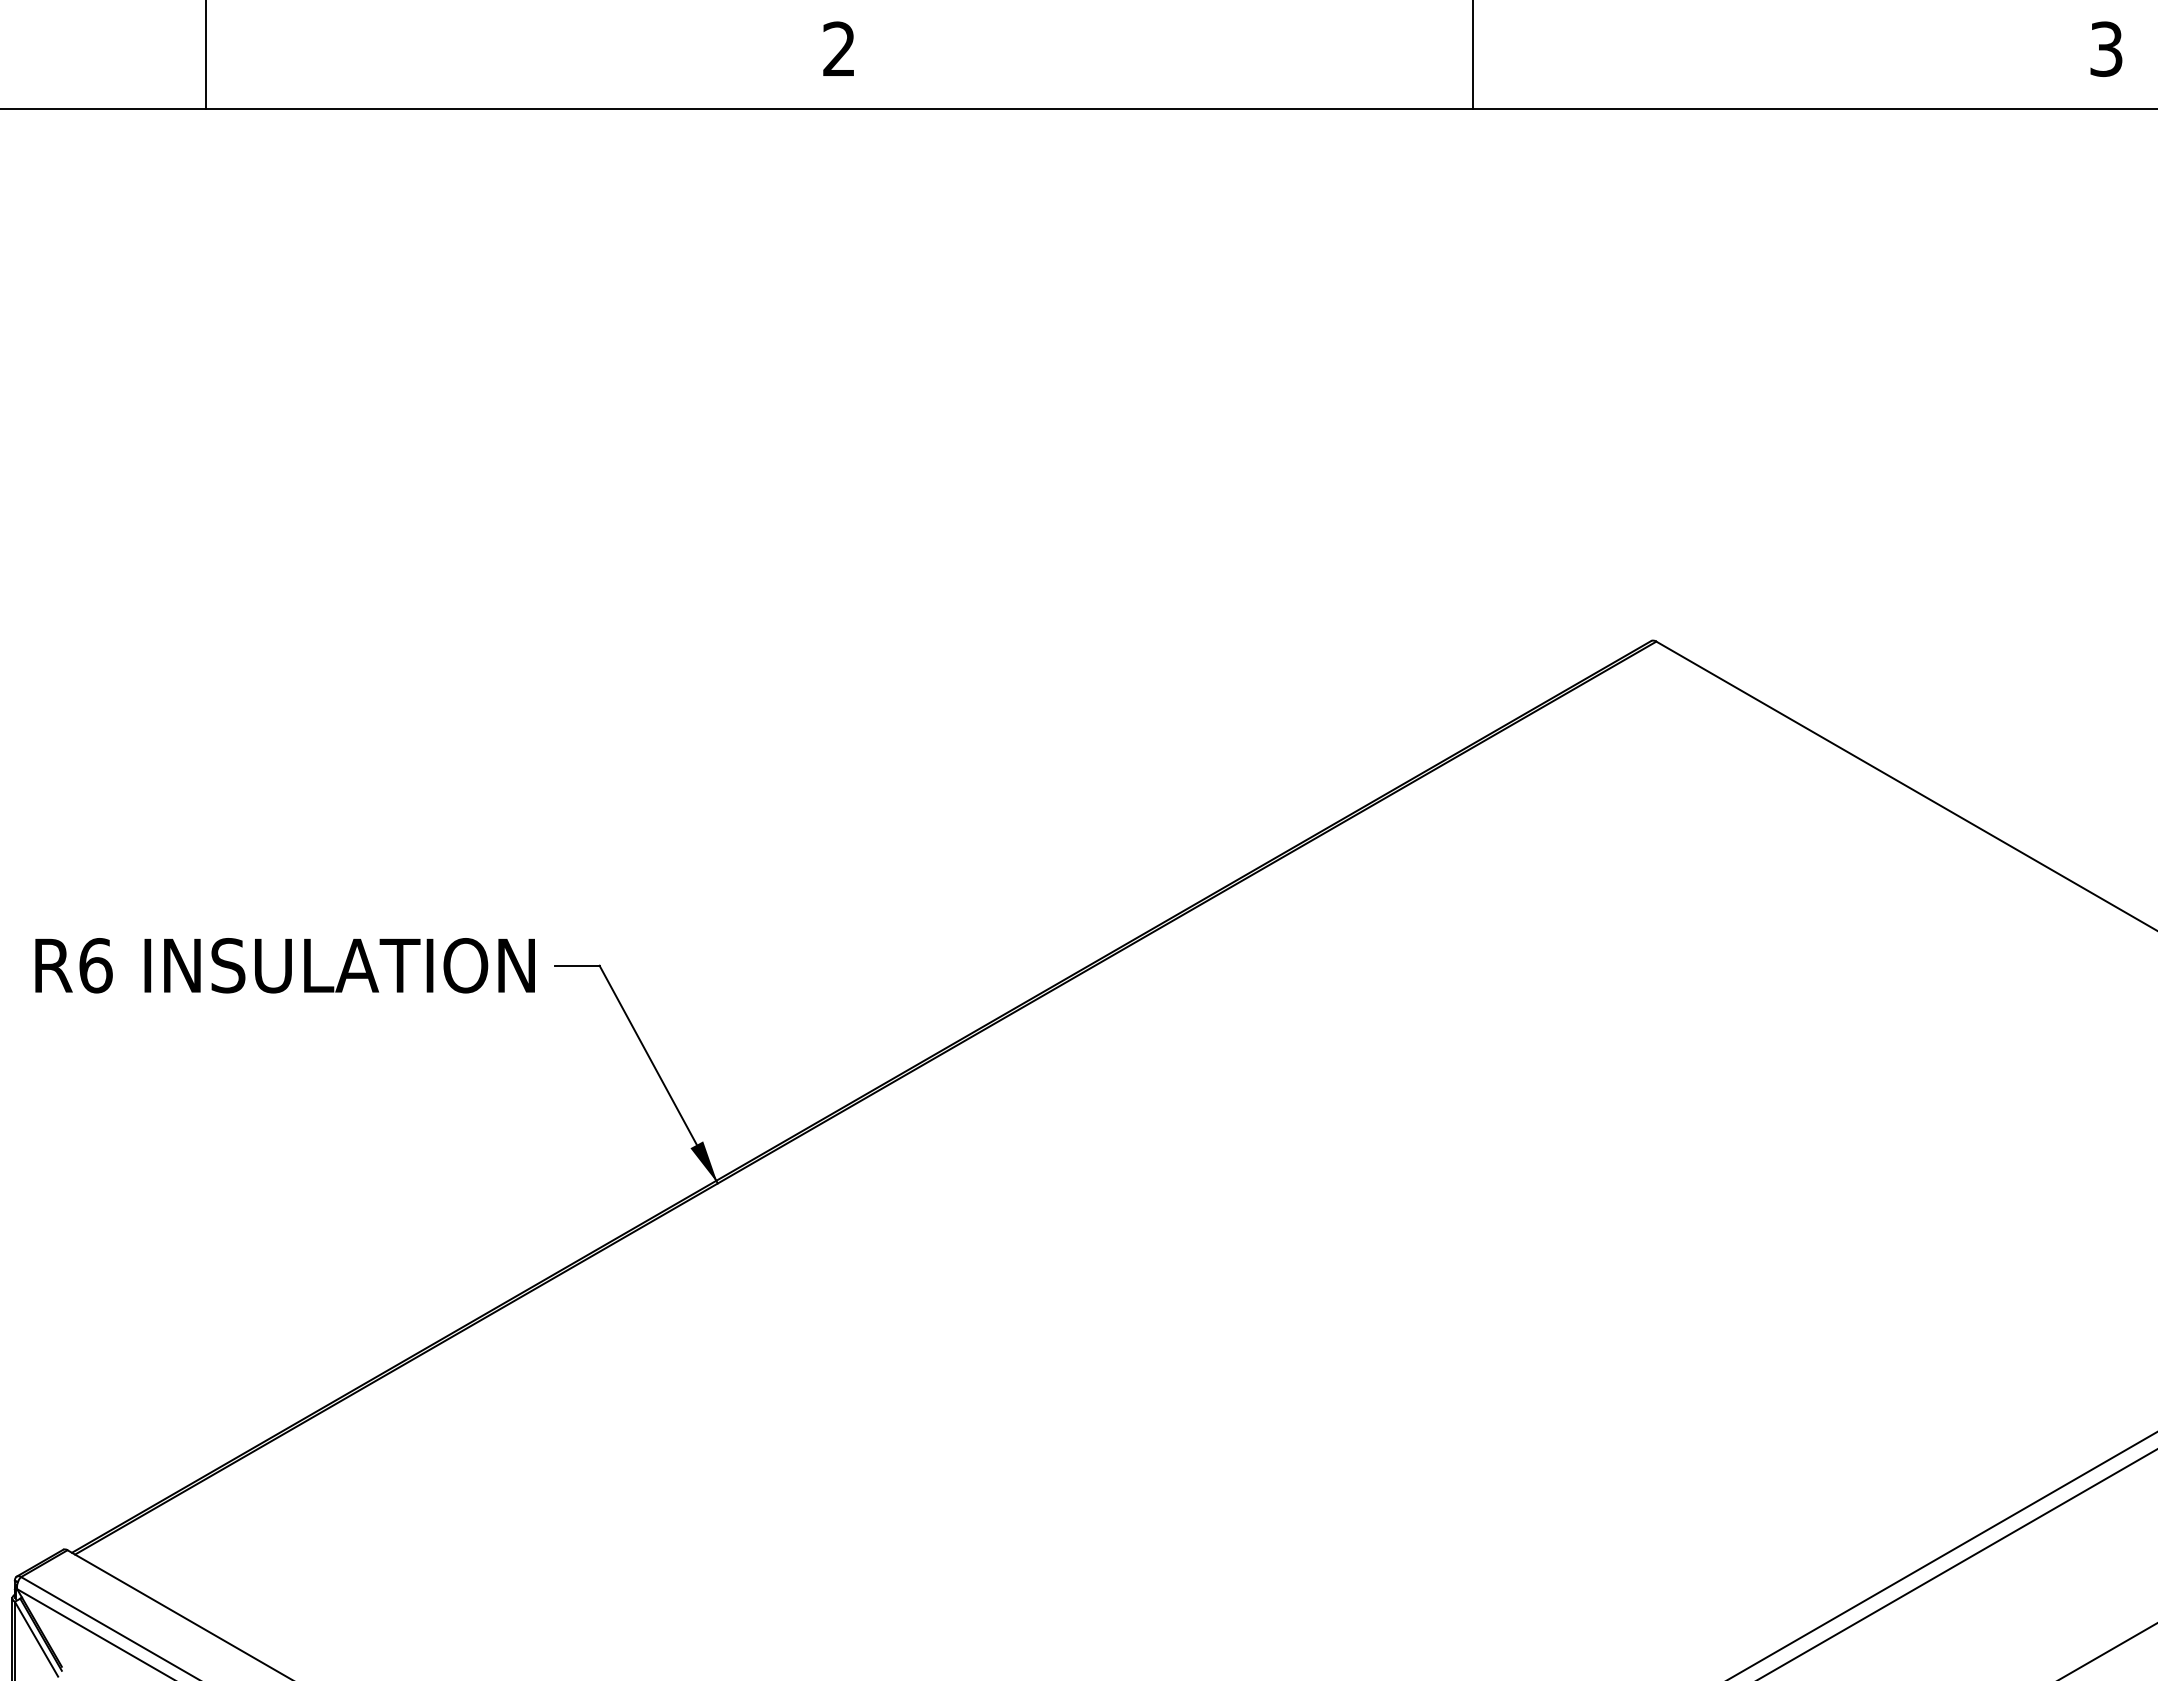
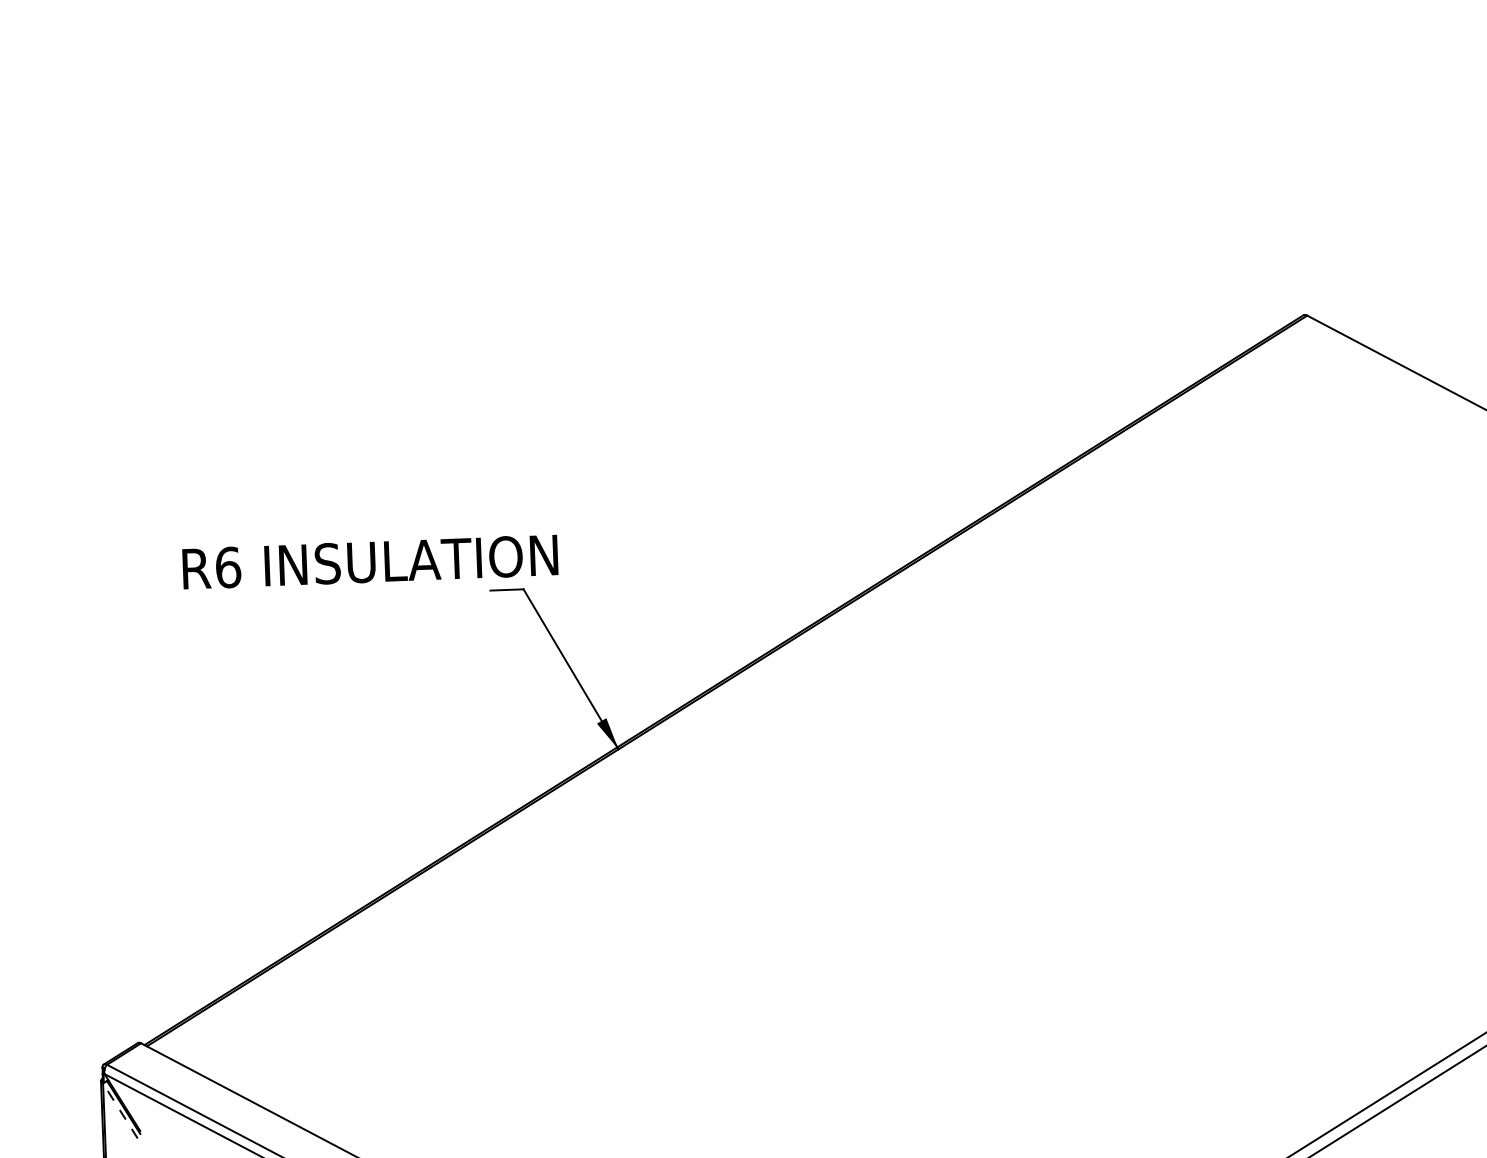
text: (284, 965) -> (369, 561), moved
line: (36, 1638) -> (120, 1110), solid -> dashed

